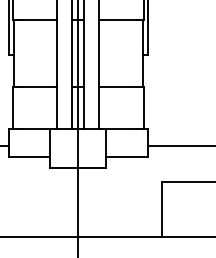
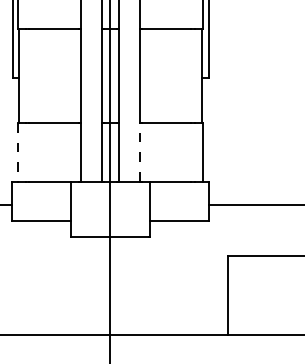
line: (12, 108) -> (17, 153), solid -> dashed
line: (99, 108) -> (140, 153), solid -> dashed

